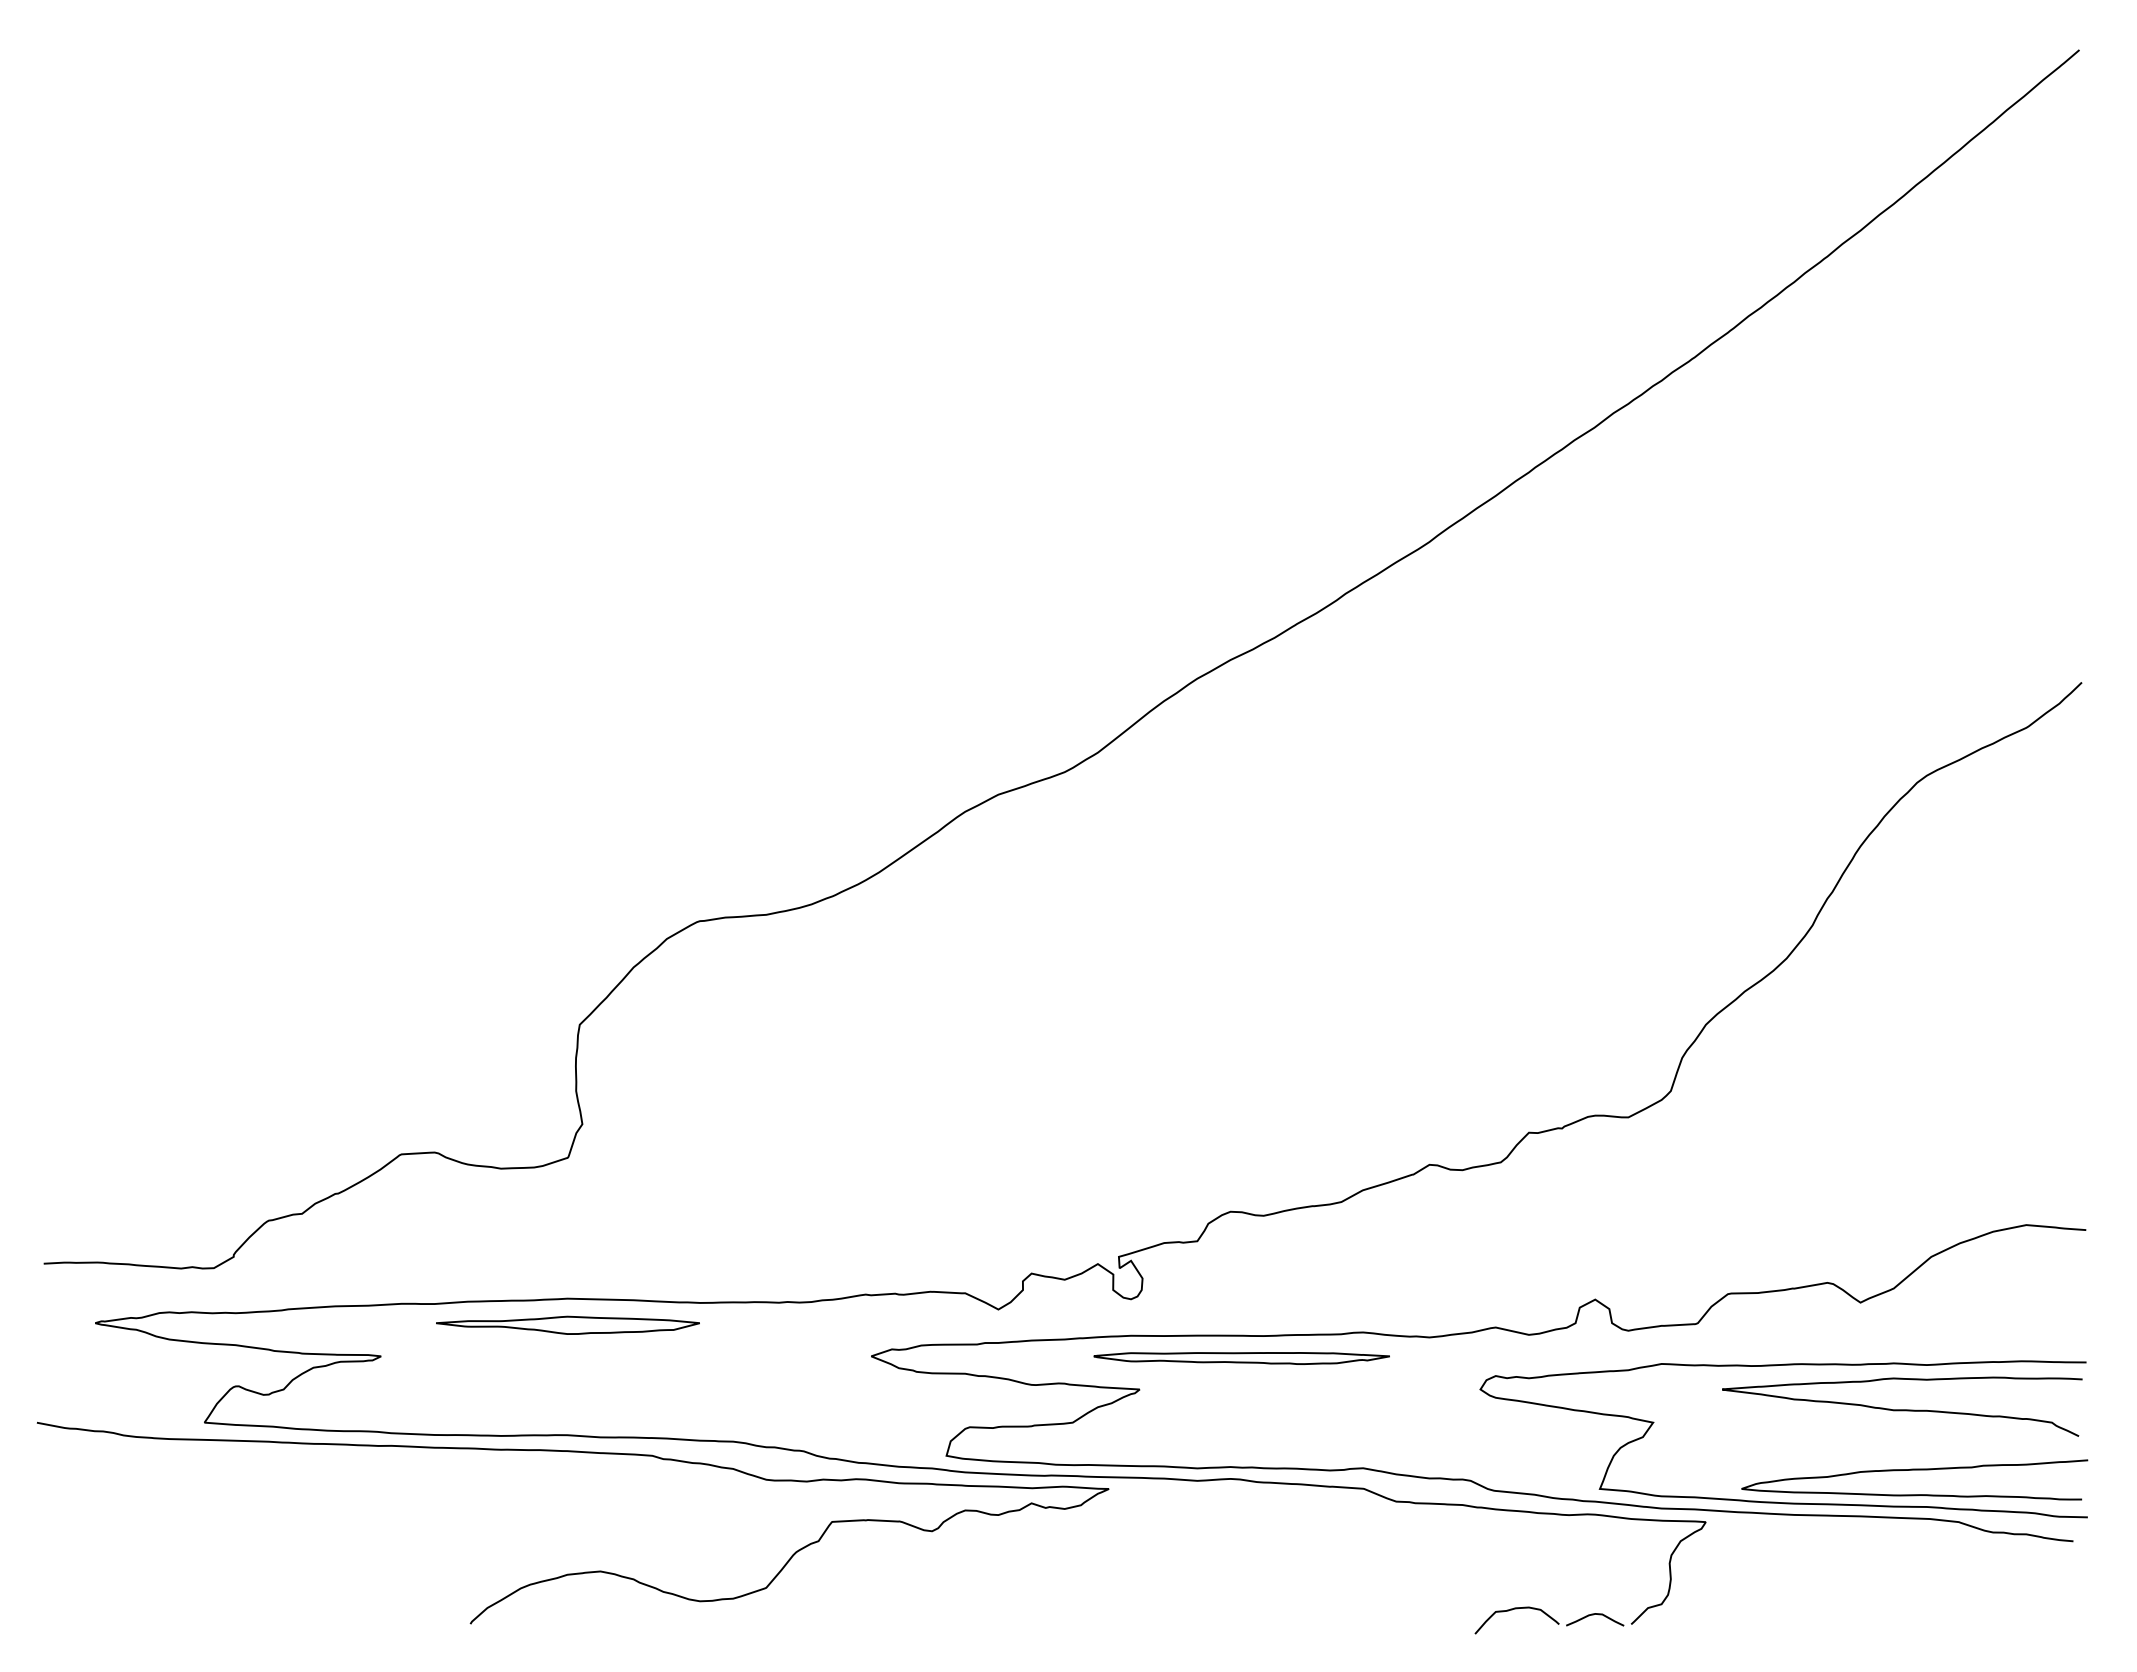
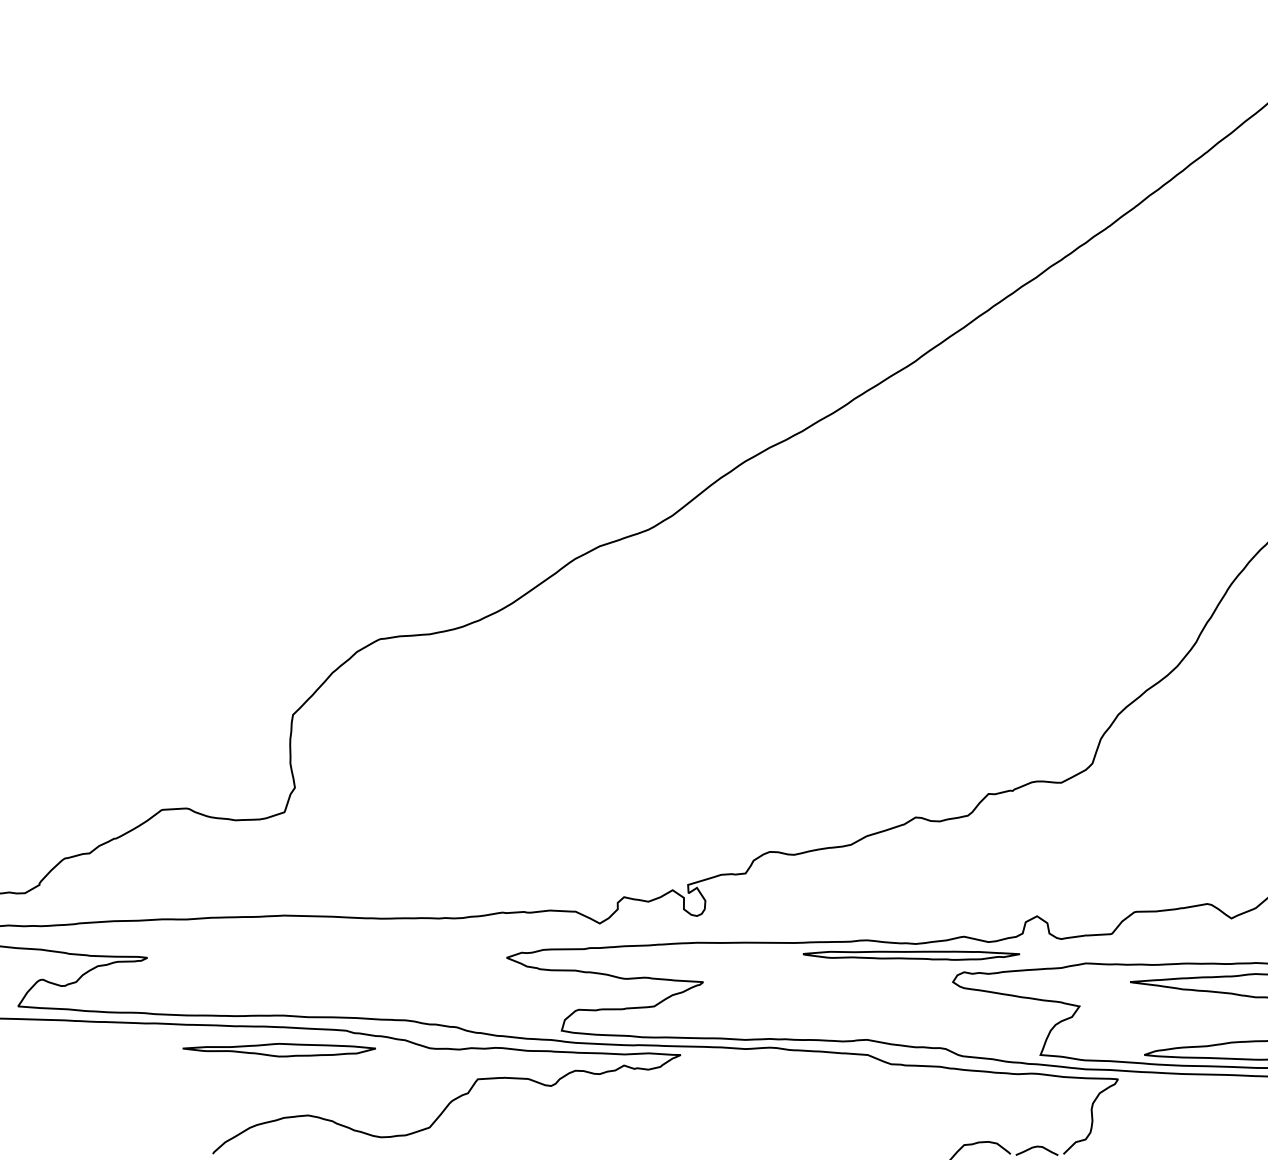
part: (567, 1324) -> (278, 1049), moved
part: (1241, 1358) -> (911, 955), moved

